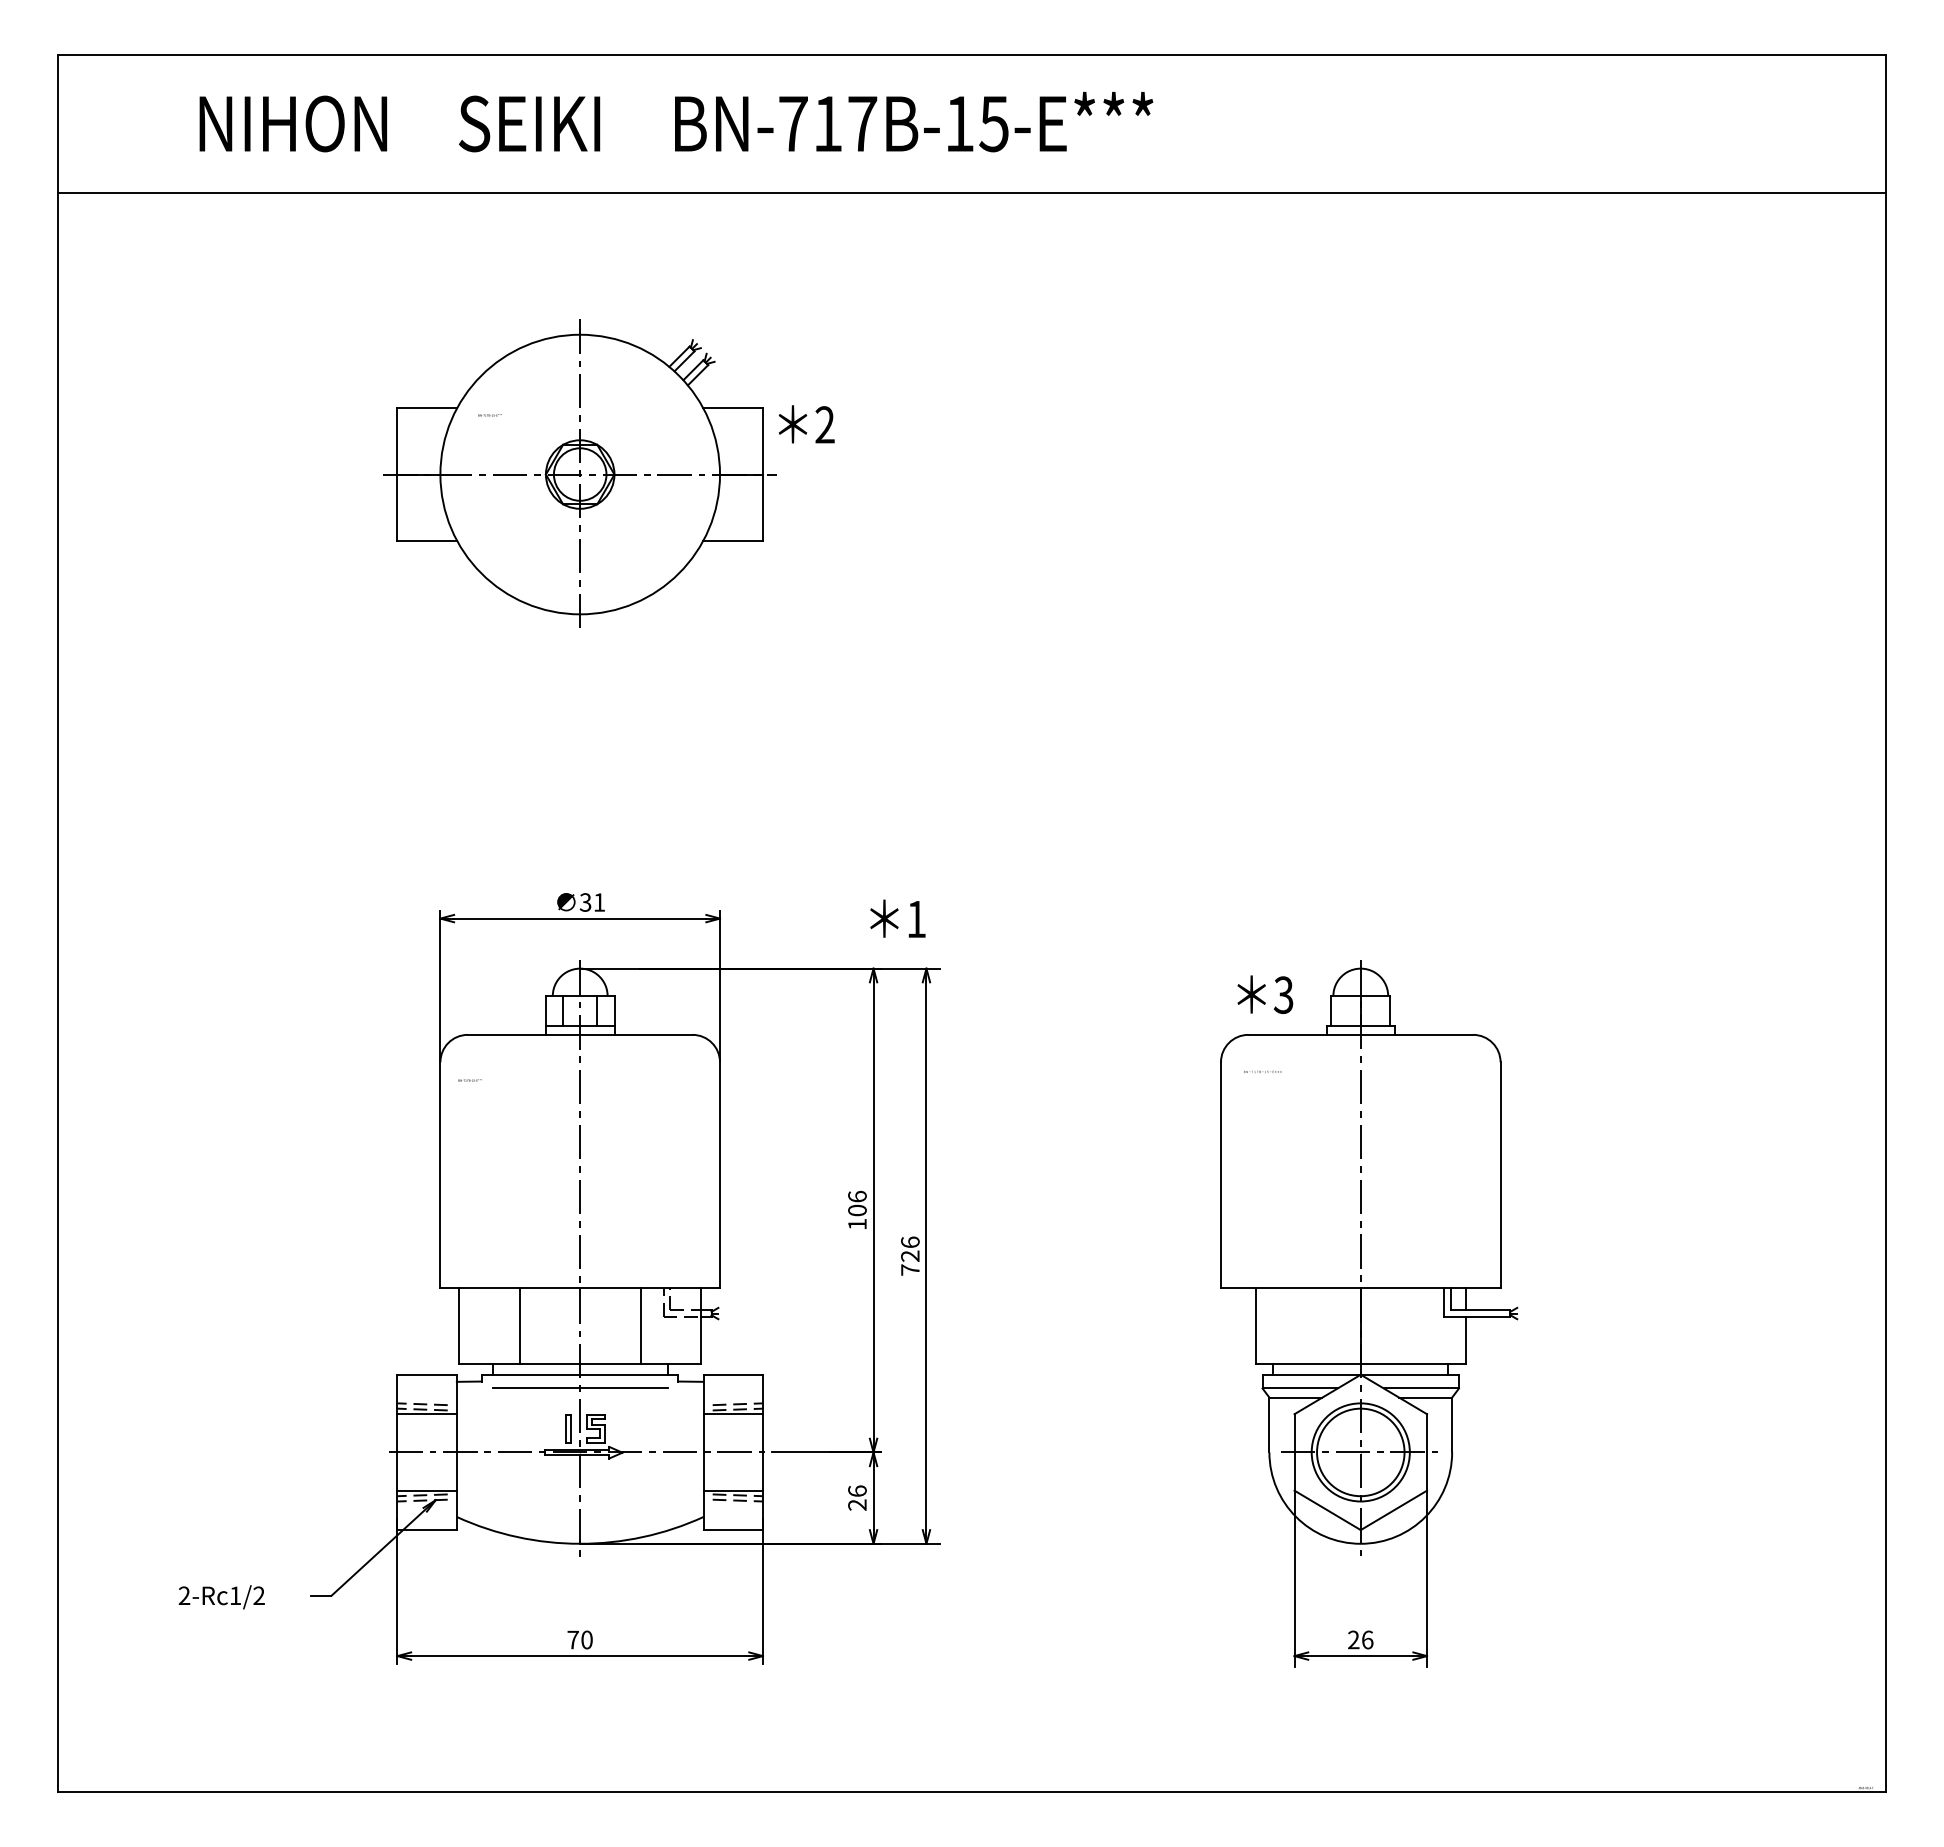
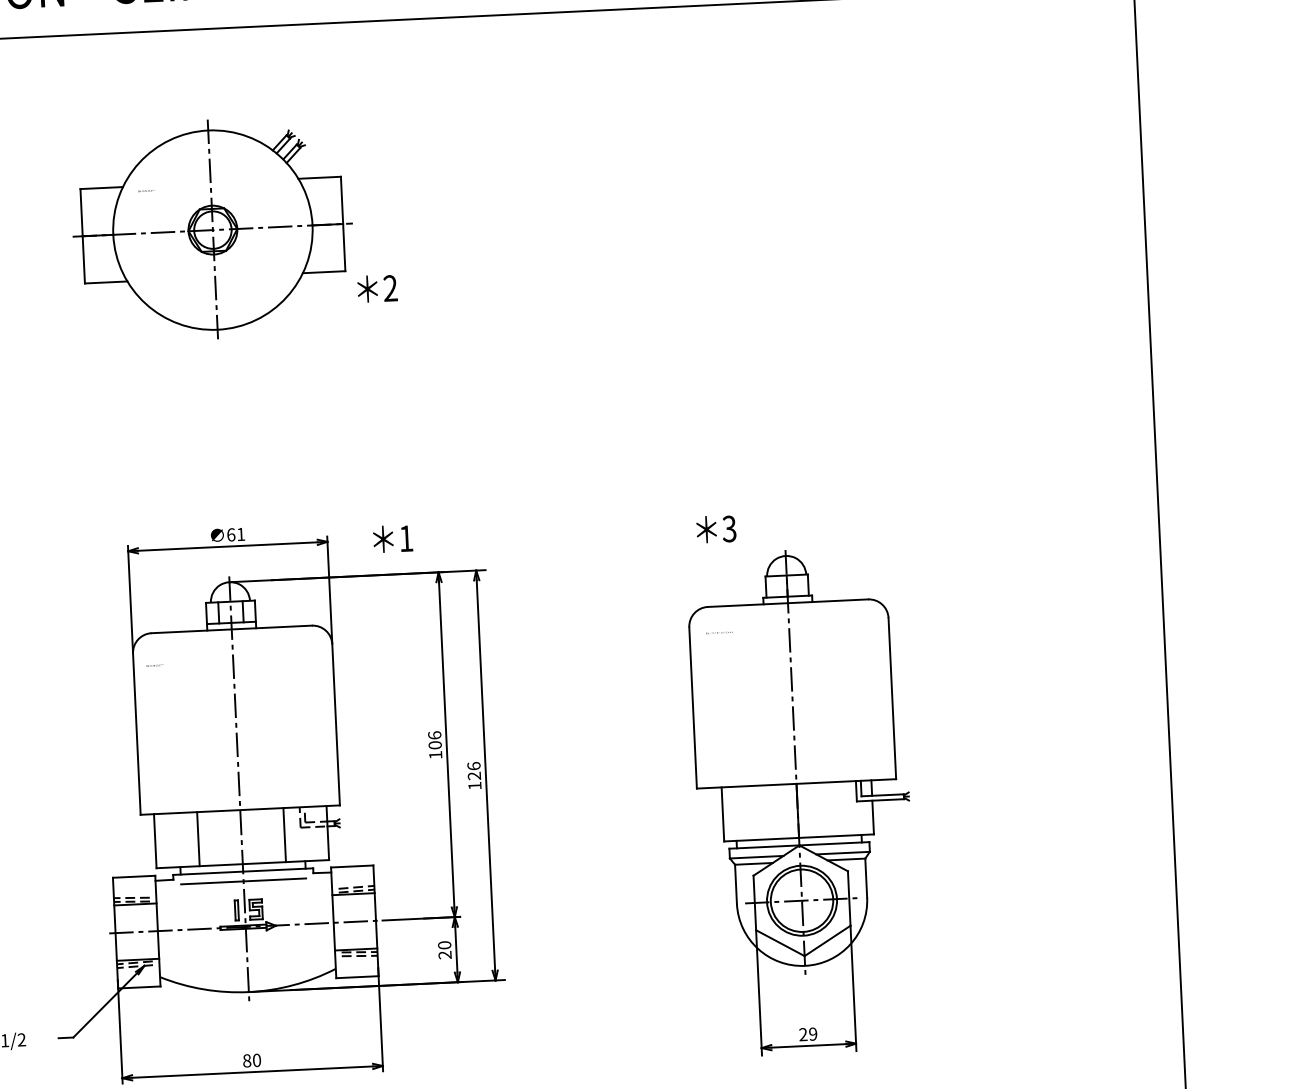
text: (806, 424) -> (377, 288), moved
text: (585, 902) -> (231, 534), 31 -> 61
text: (897, 918) -> (392, 538), moved
text: (1265, 994) -> (716, 529), moved
text: (910, 1269) -> (475, 785), 726 -> 126
text: (857, 1490) -> (444, 944), 26 -> 20
text: (572, 1639) -> (246, 1060), 70 -> 80
text: (1367, 1639) -> (813, 1033), 26 -> 29

